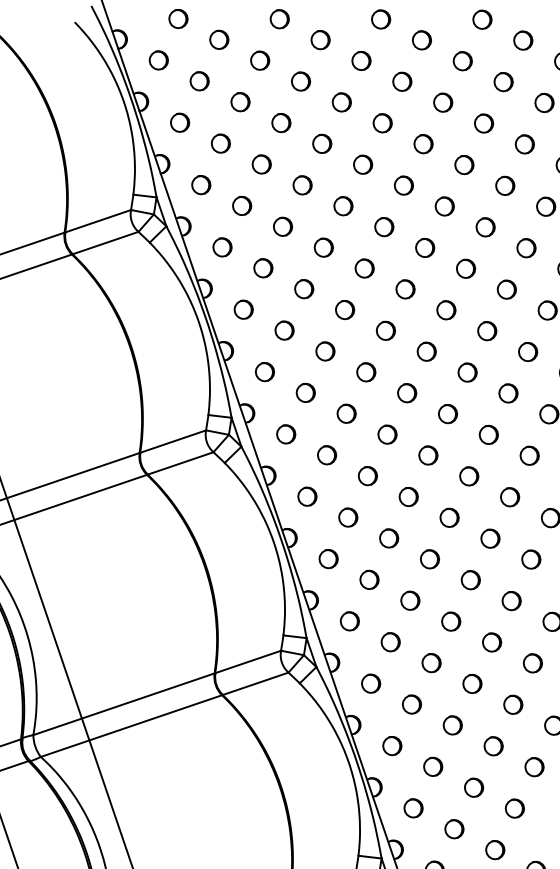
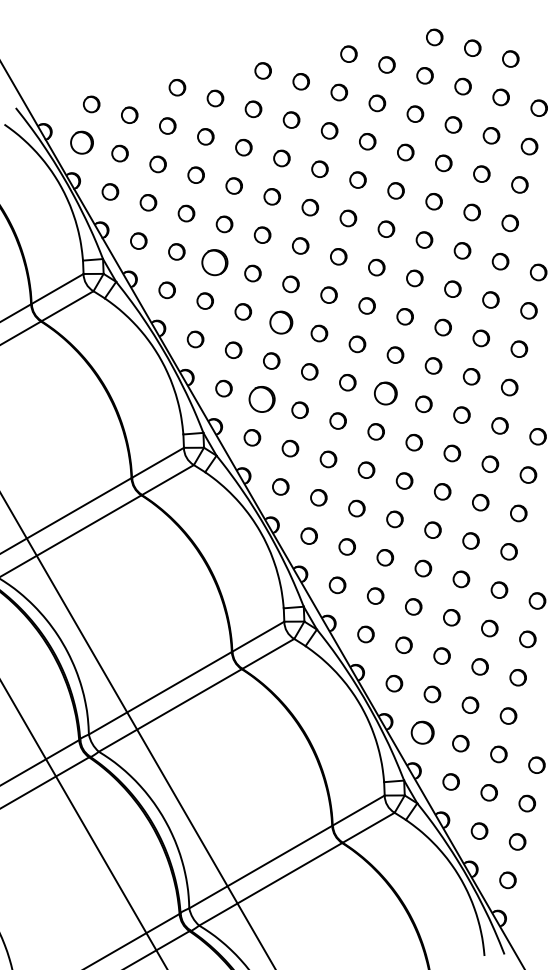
circle: (158, 59) -> (81, 142), size x1.4
circle: (282, 226) -> (214, 262), size x1.6
part: (345, 309) -> (281, 322), size x1.4
part: (305, 392) -> (261, 399), size x1.6
part: (447, 413) -> (385, 393), size x1.4
circle: (413, 807) -> (422, 732), size x1.4

